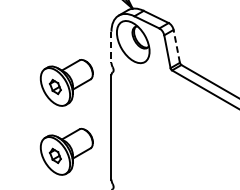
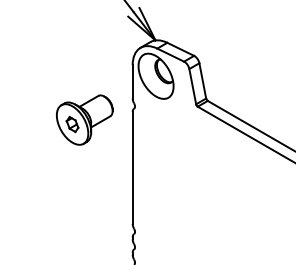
line: (111, 46) -> (132, 81), dashed -> solid
line: (176, 46) -> (202, 80), dashed -> solid
part: (66, 151) -> (84, 193), removed

